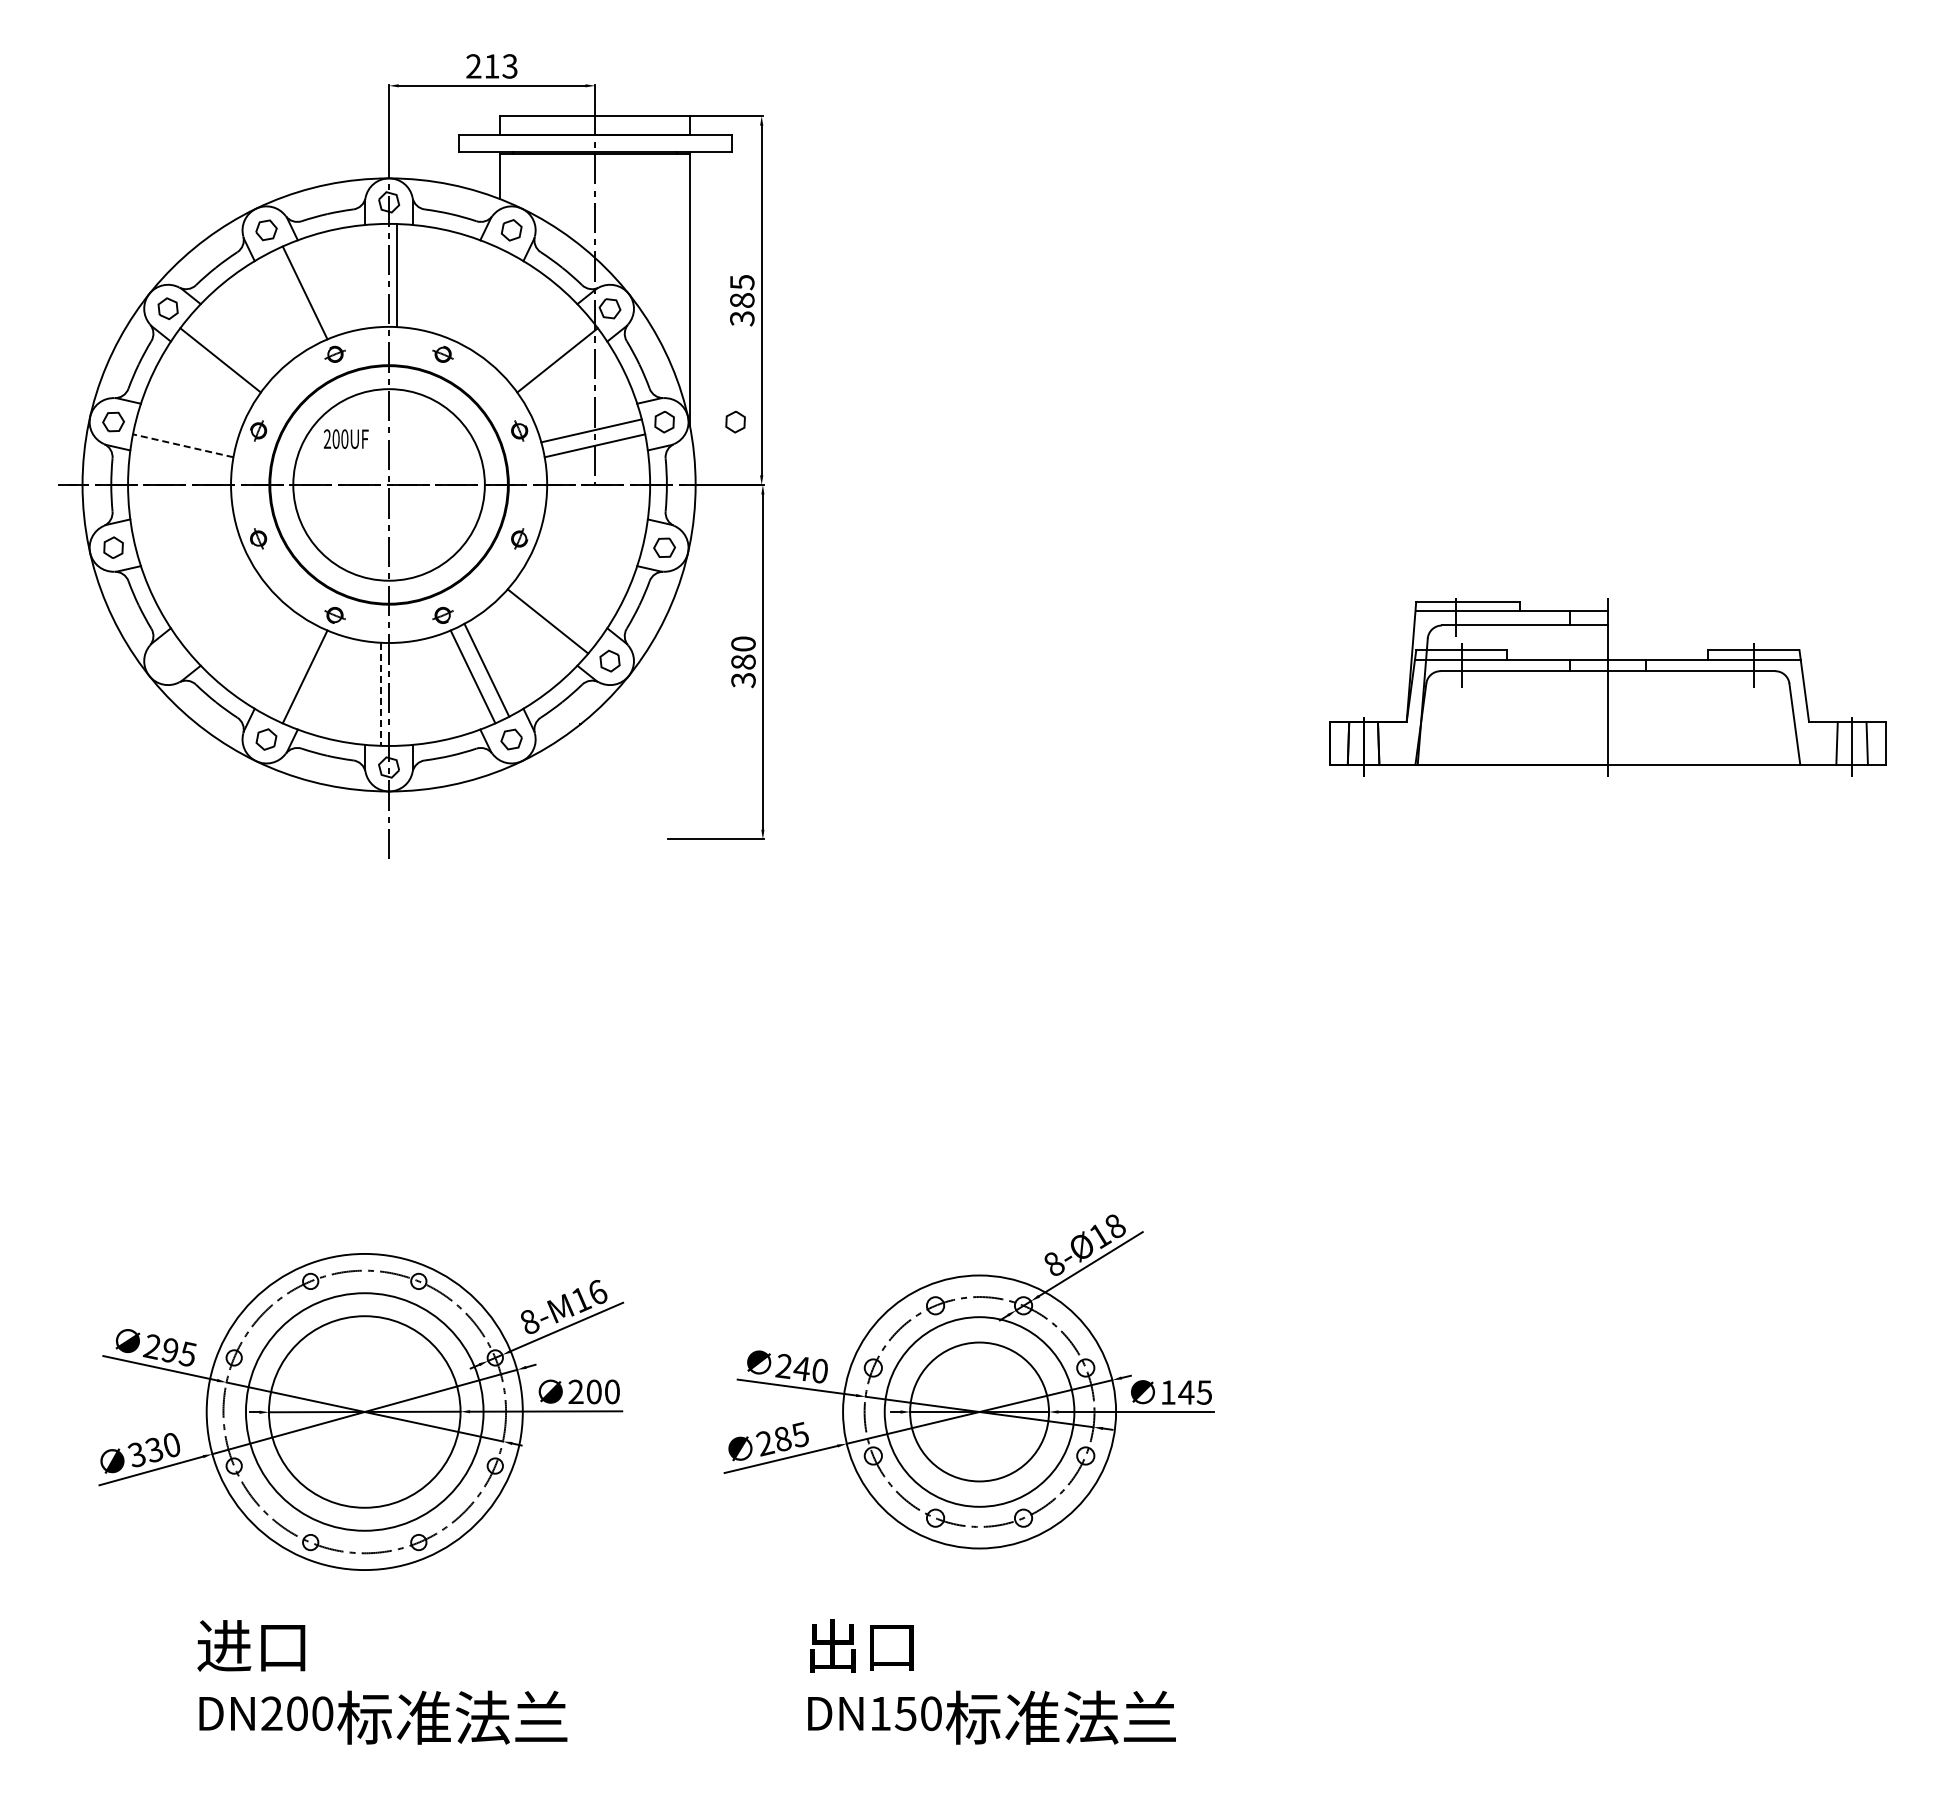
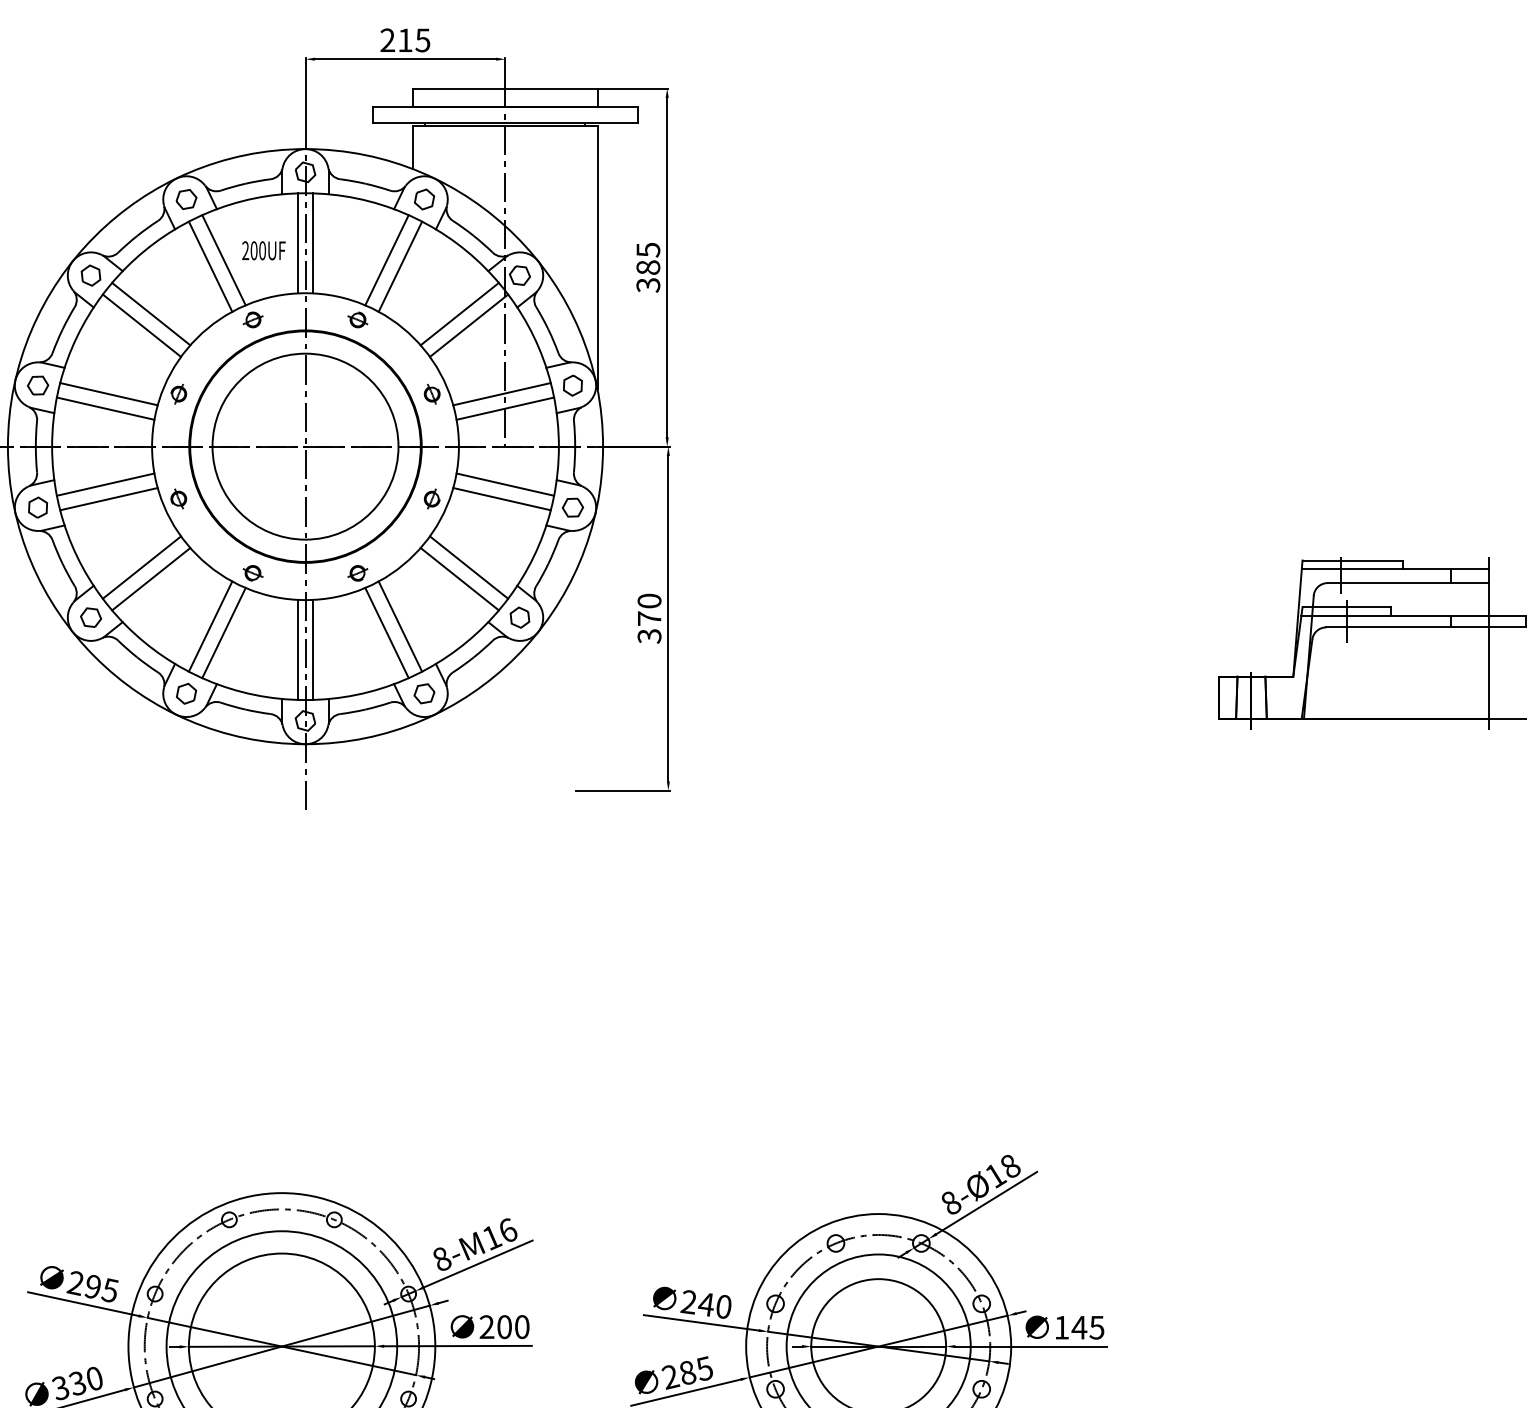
text: (510, 66) -> (423, 40), 213 -> 215
line: (381, 275) -> (298, 243), added
line: (472, 292) -> (386, 259), added
line: (290, 299) -> (209, 266), added
line: (486, 299) -> (400, 266), added
line: (229, 348) -> (150, 314), added
line: (547, 348) -> (459, 314), added
part: (735, 422) -> (641, 386), removed
line: (186, 430) -> (108, 393), added
text: (345, 438) -> (263, 250), moved
line: (183, 445) -> (105, 408), dashed -> solid
line: (183, 523) -> (105, 484), added
line: (594, 523) -> (504, 484), added
line: (186, 538) -> (108, 498), added
line: (591, 538) -> (501, 498), added
line: (220, 609) -> (141, 567), added
line: (557, 609) -> (468, 567), added
line: (229, 621) -> (150, 579), added
part: (167, 660) -> (90, 617), added
text: (743, 661) -> (649, 618), 380 -> 370
line: (290, 669) -> (209, 625), added
line: (396, 693) -> (312, 649), added
line: (381, 694) -> (298, 650), dashed -> solid

